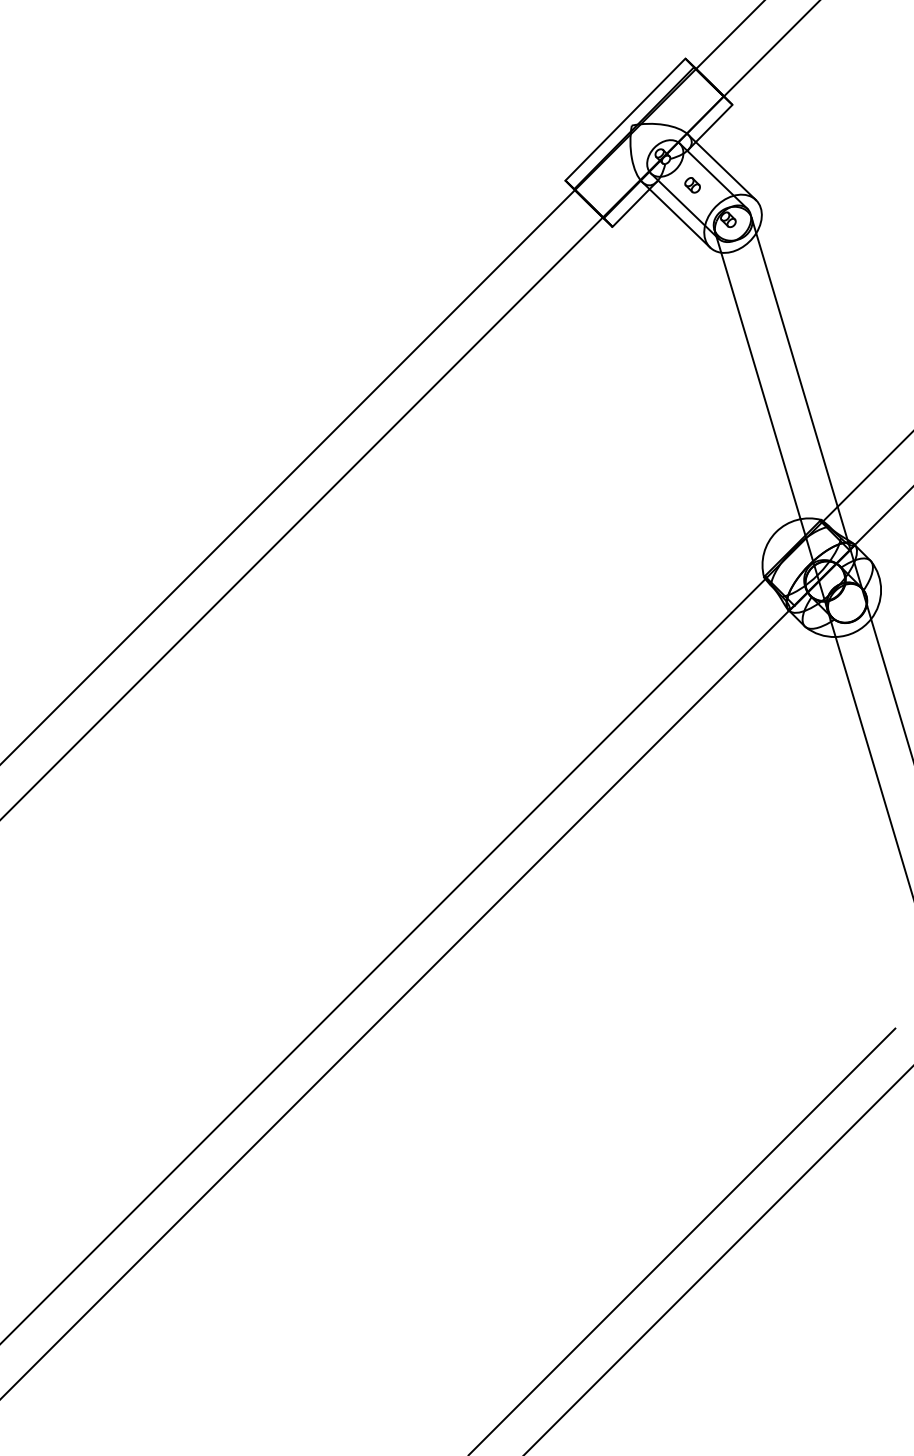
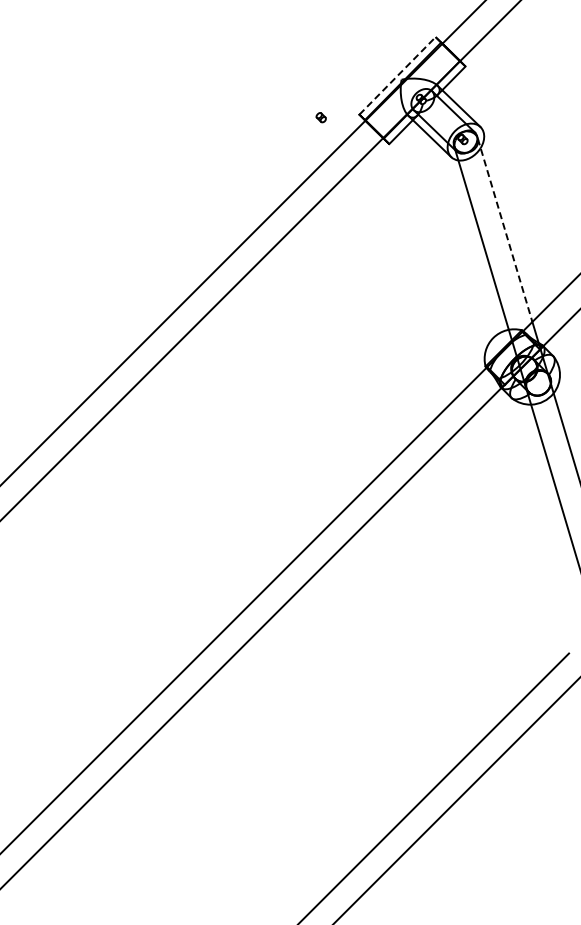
line: (625, 118) -> (397, 75), solid -> dashed
part: (691, 185) -> (320, 117), moved
line: (795, 362) -> (505, 230), solid -> dashed

